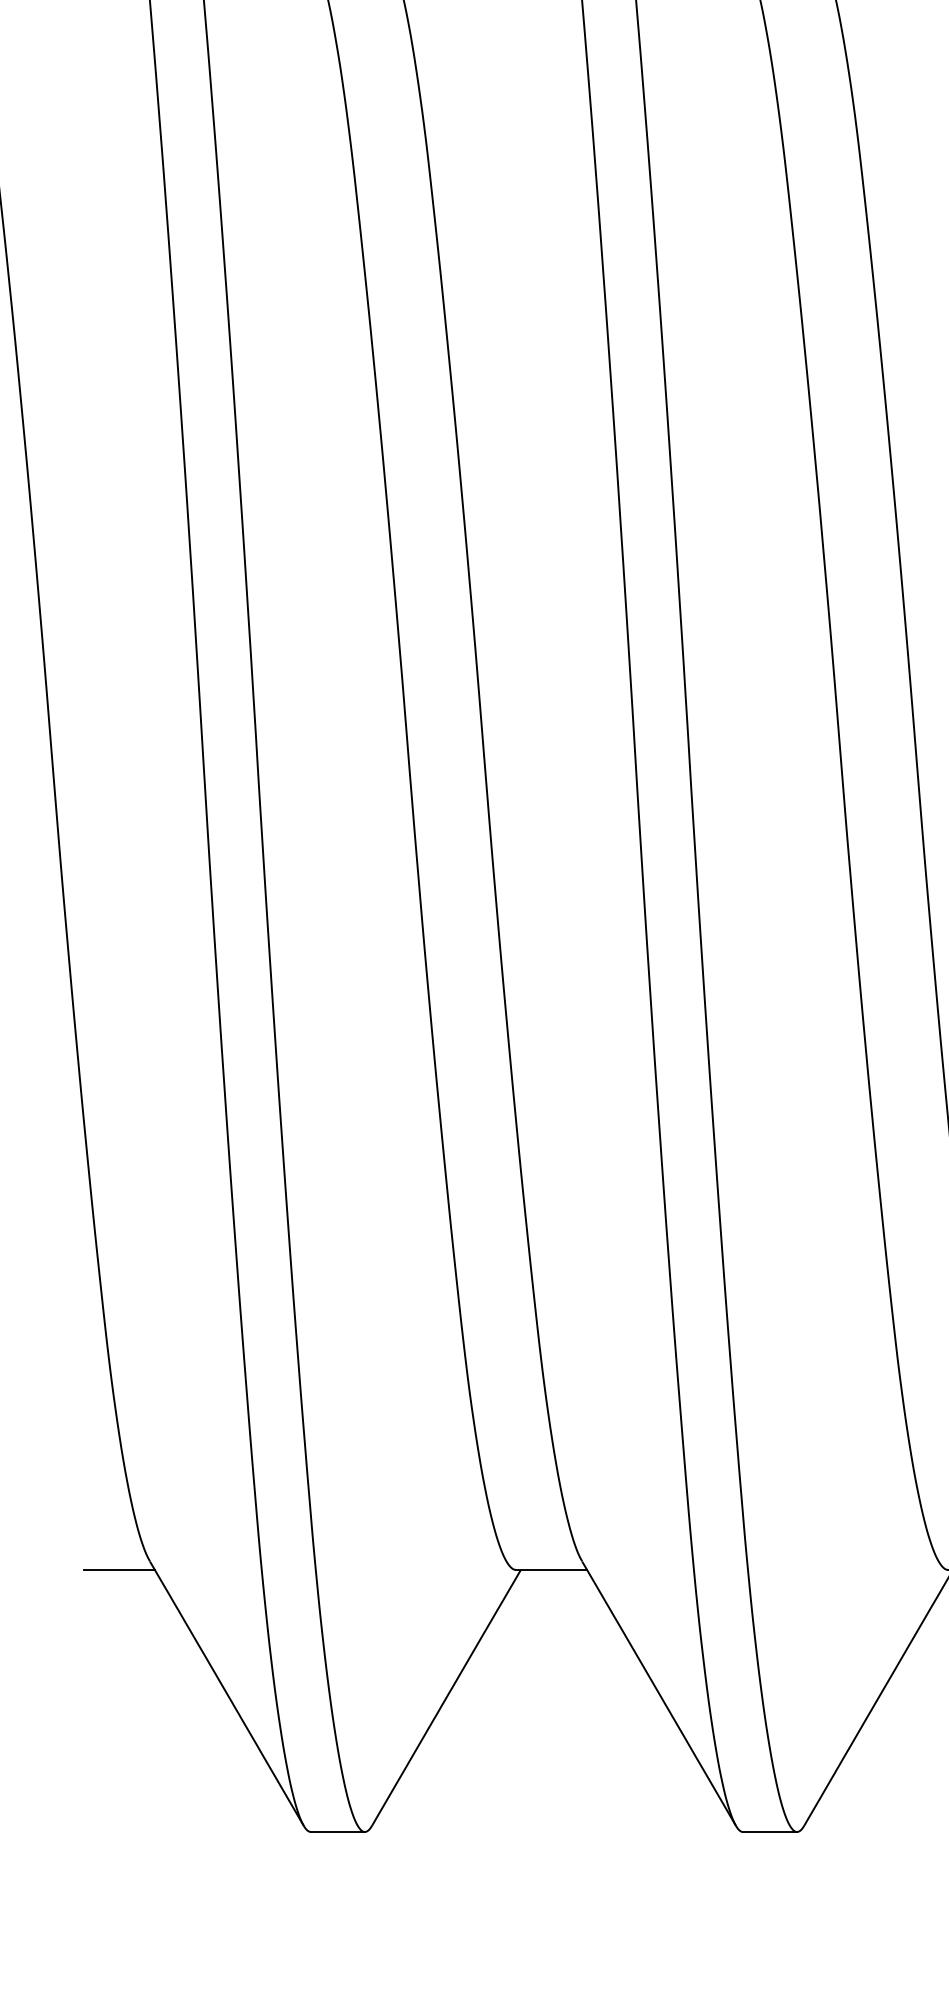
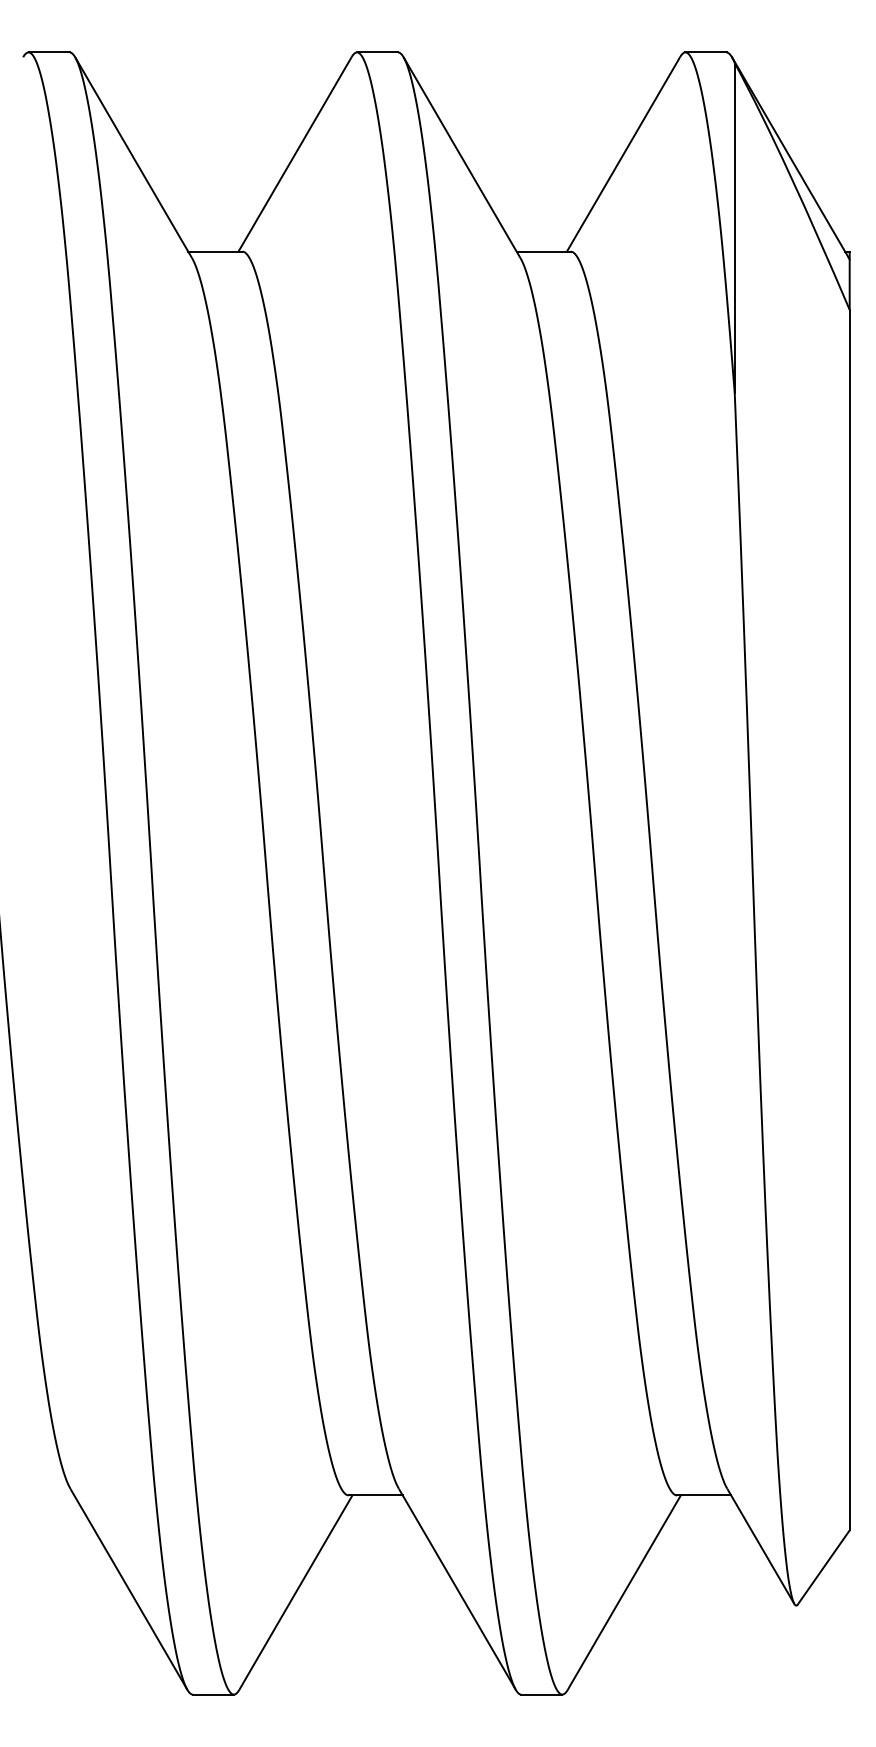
line: (119, 1570) -> (47, 1495), removed

